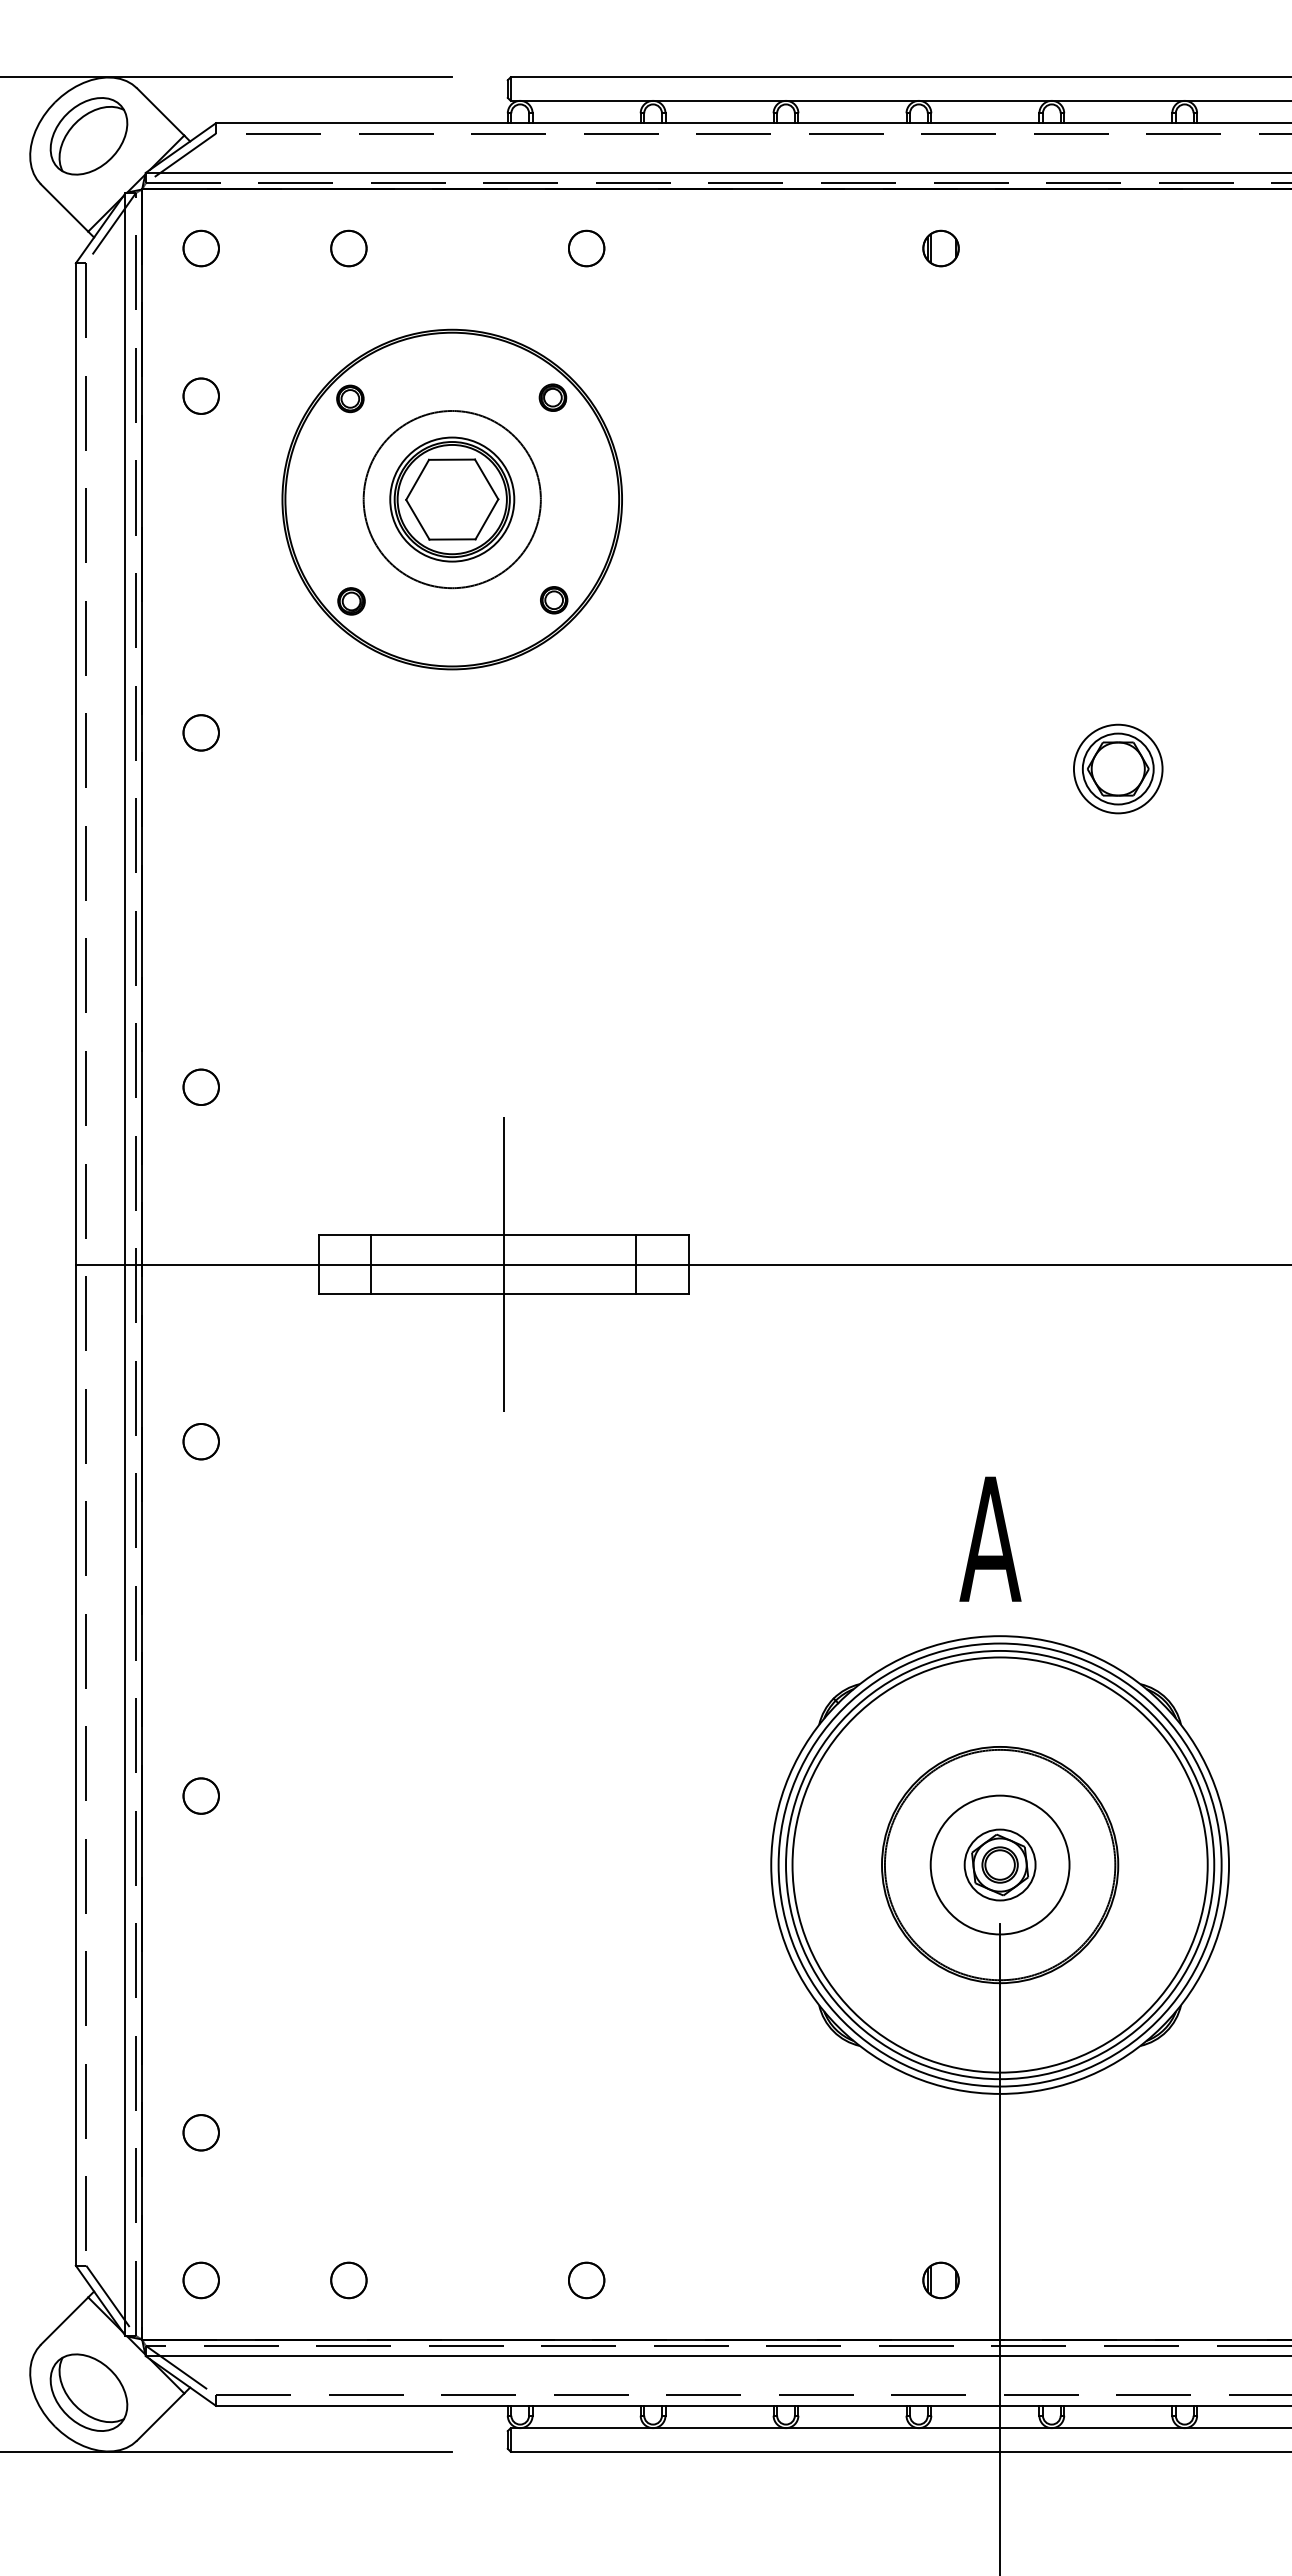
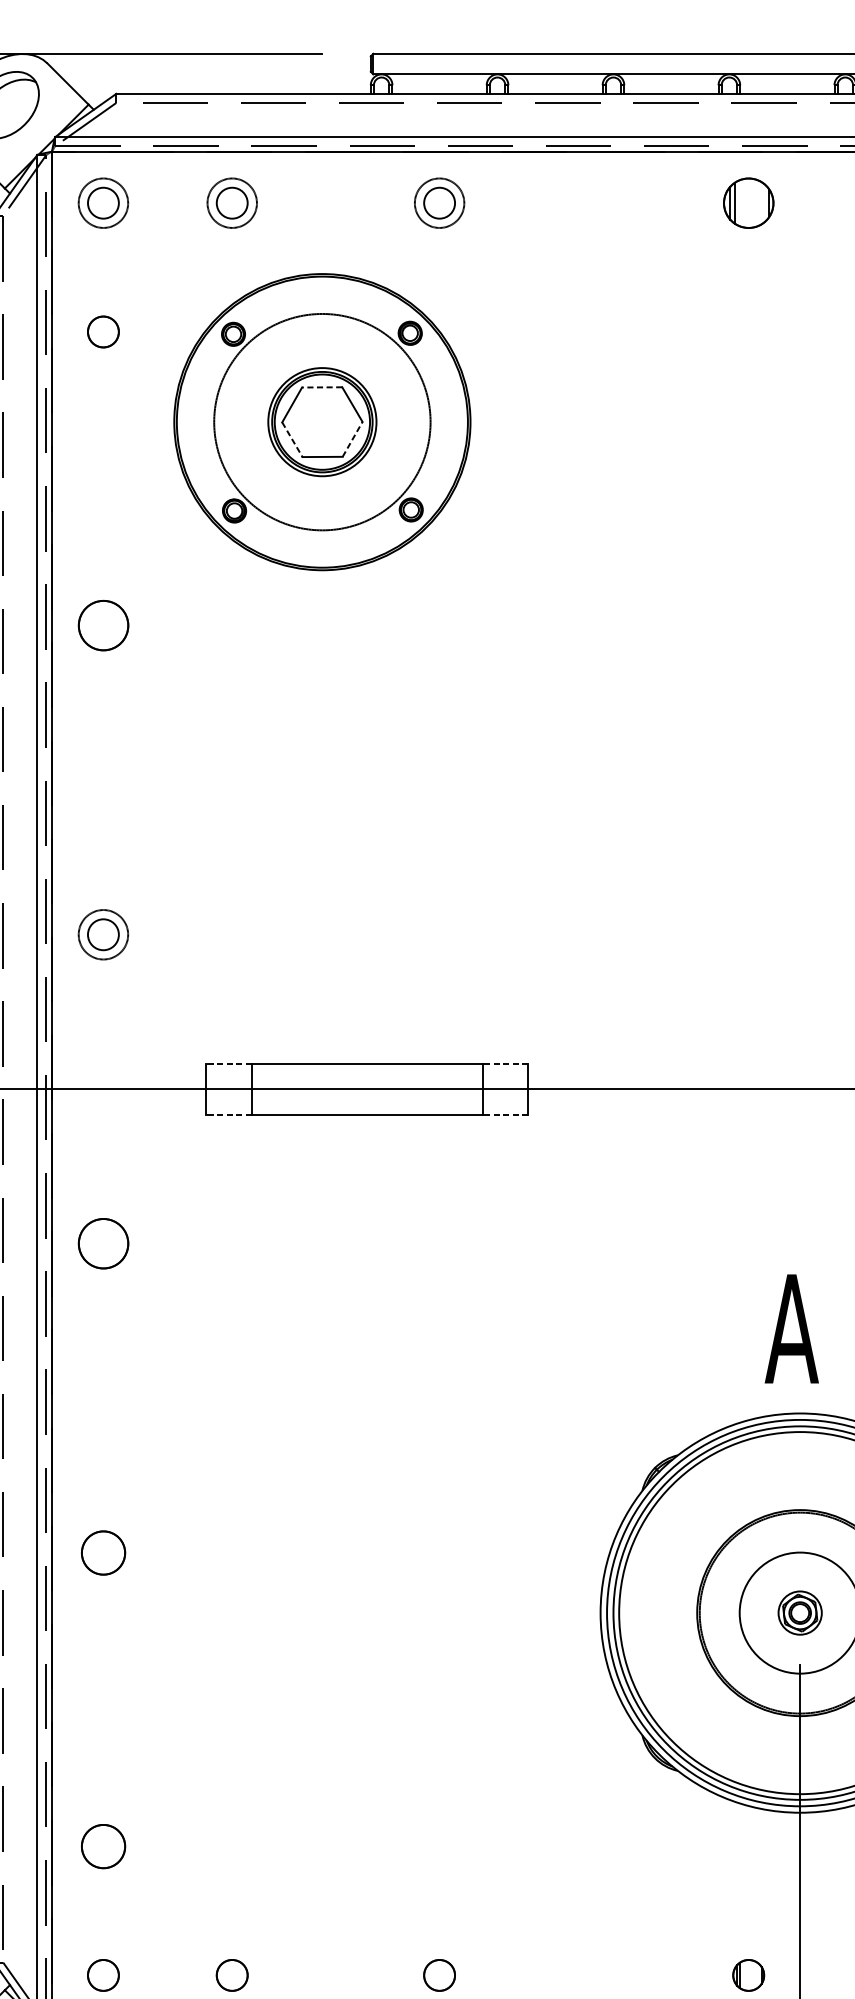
circle: (200, 248) -> (102, 203), size x1.6
circle: (348, 248) -> (231, 203), size x1.6
circle: (586, 248) -> (439, 203), size x1.6
part: (940, 248) -> (748, 203), size x1.6
line: (451, 459) -> (321, 387), solid -> dashed
circle: (451, 499) -> (321, 422), size x1.4
line: (487, 518) -> (353, 438), solid -> dashed
line: (418, 520) -> (292, 440), solid -> dashed
circle: (200, 732) -> (102, 625), size x1.6
circle: (200, 1087) -> (102, 934), size x1.6
line: (344, 1234) -> (228, 1063), solid -> dashed
line: (662, 1234) -> (505, 1063), solid -> dashed
line: (503, 1264) -> (367, 1089), removed
line: (344, 1294) -> (228, 1115), solid -> dashed
line: (662, 1294) -> (505, 1115), solid -> dashed
circle: (200, 1441) -> (102, 1243), size x1.6
circle: (200, 1795) -> (102, 1552), size x1.4
part: (999, 1864) -> (799, 1612), size x0.7
circle: (200, 2132) -> (102, 1846), size x1.4

